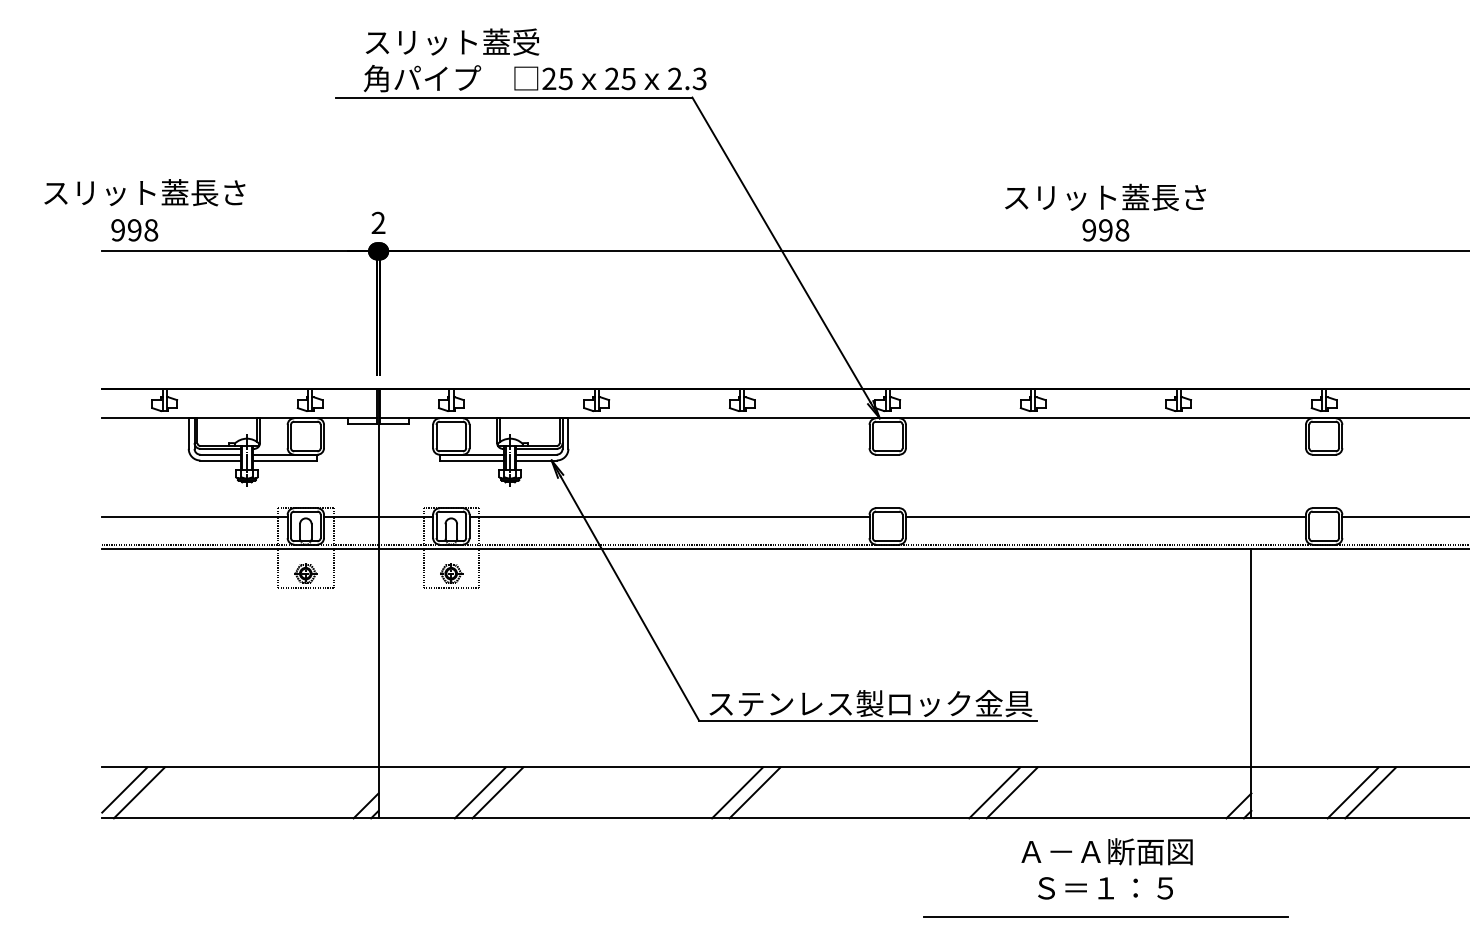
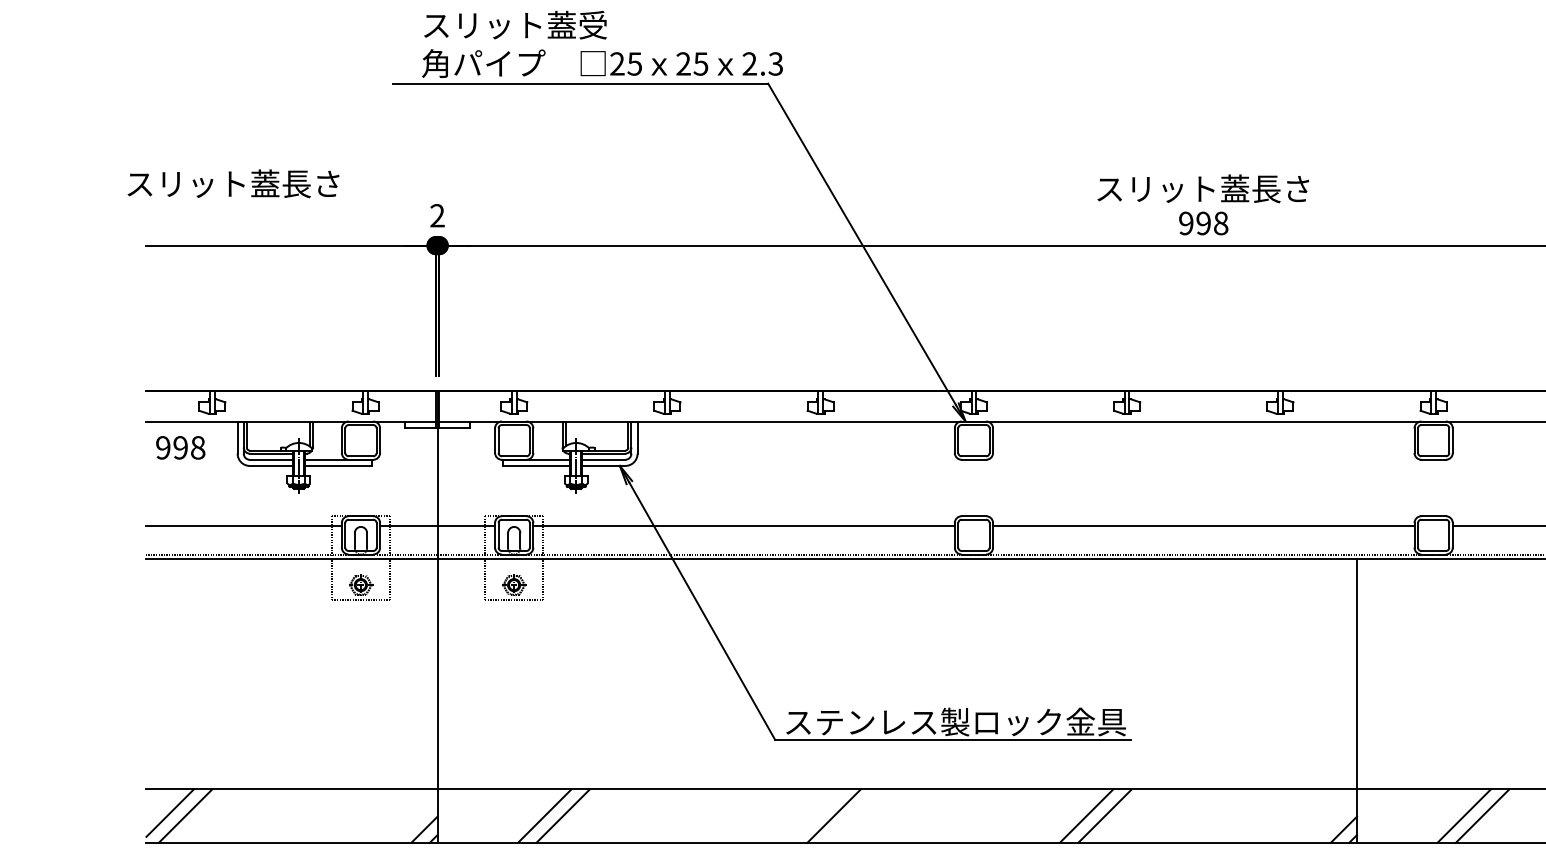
text: (144, 192) -> (233, 183), moved
text: (134, 230) -> (180, 448), moved
line: (737, 792) -> (815, 815), removed

